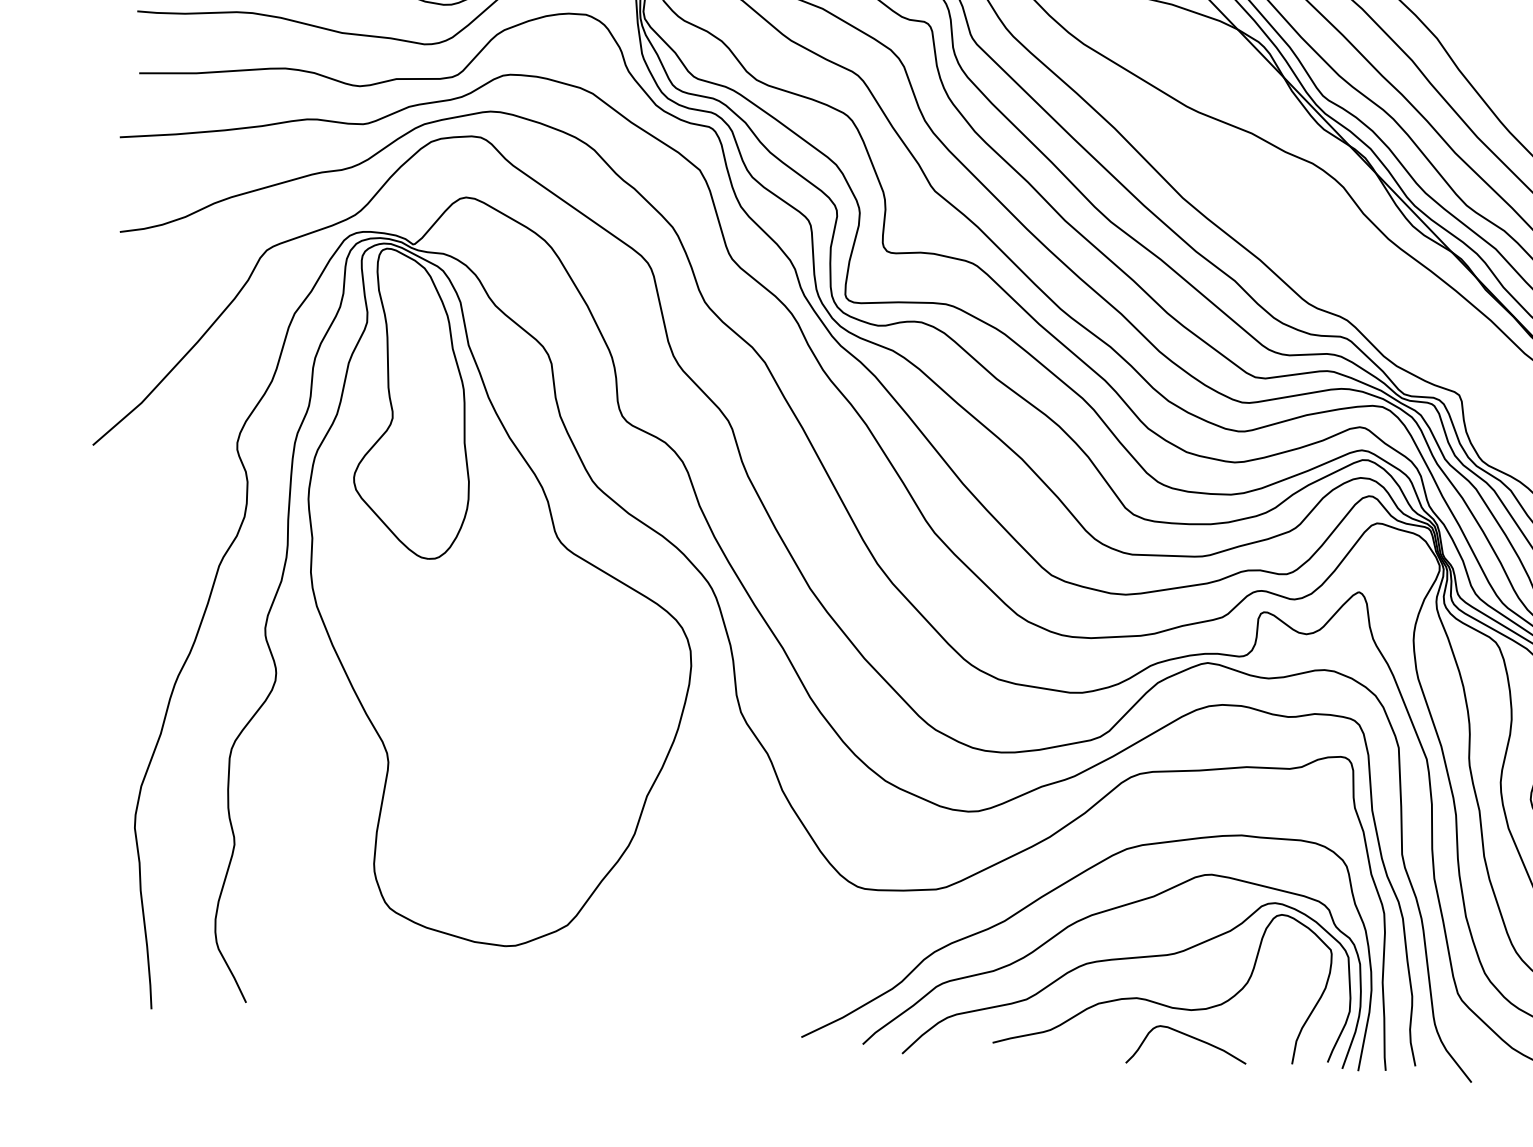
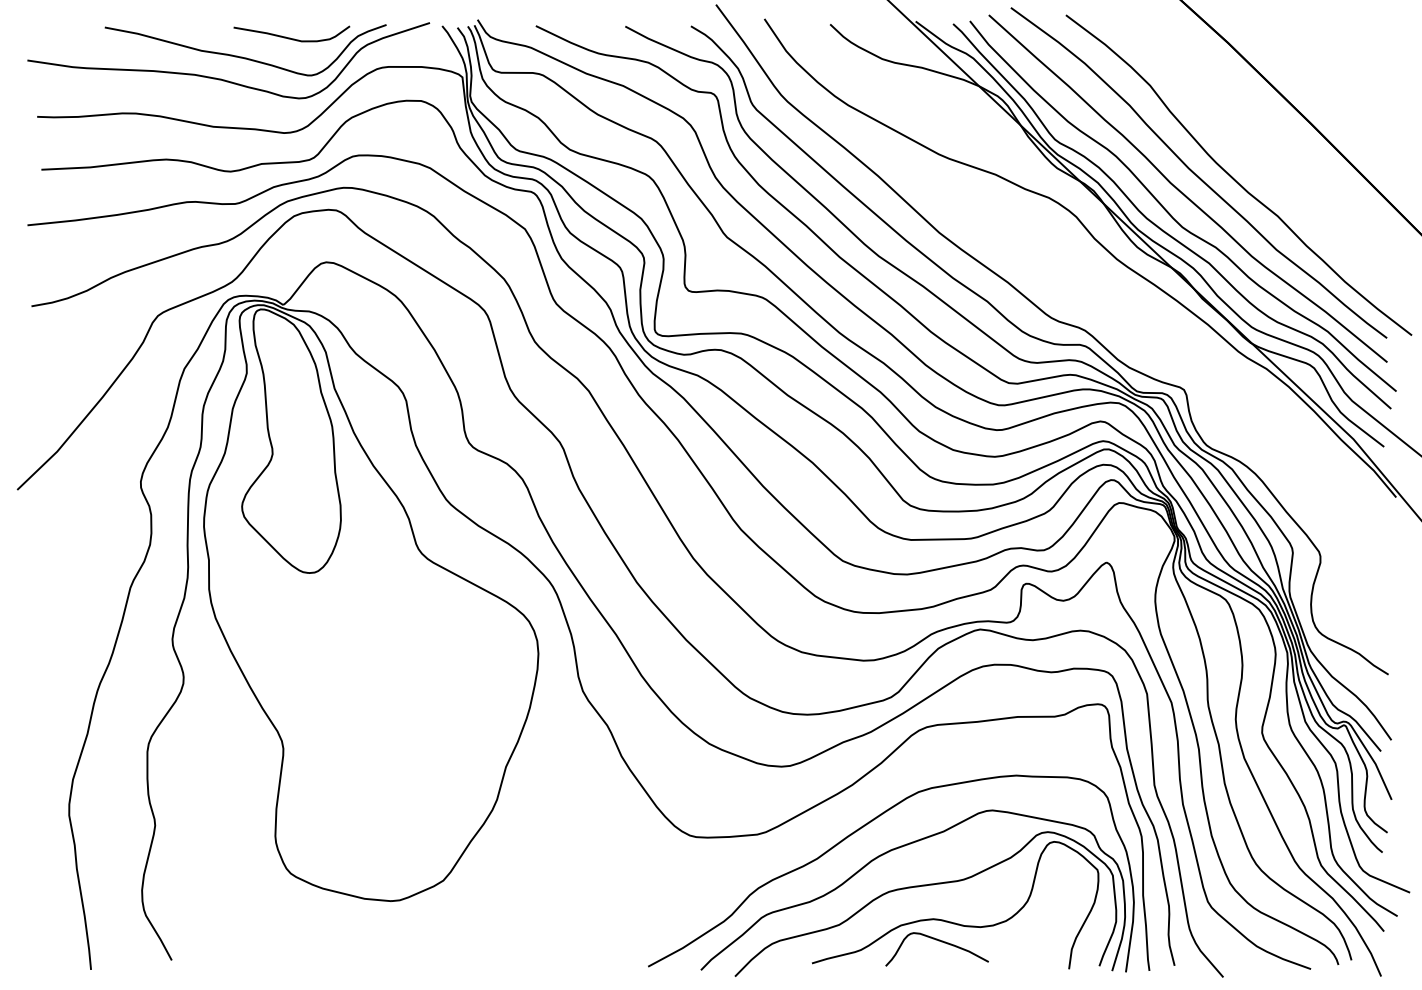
curve: (1188, 1037) -> (938, 941), moved

